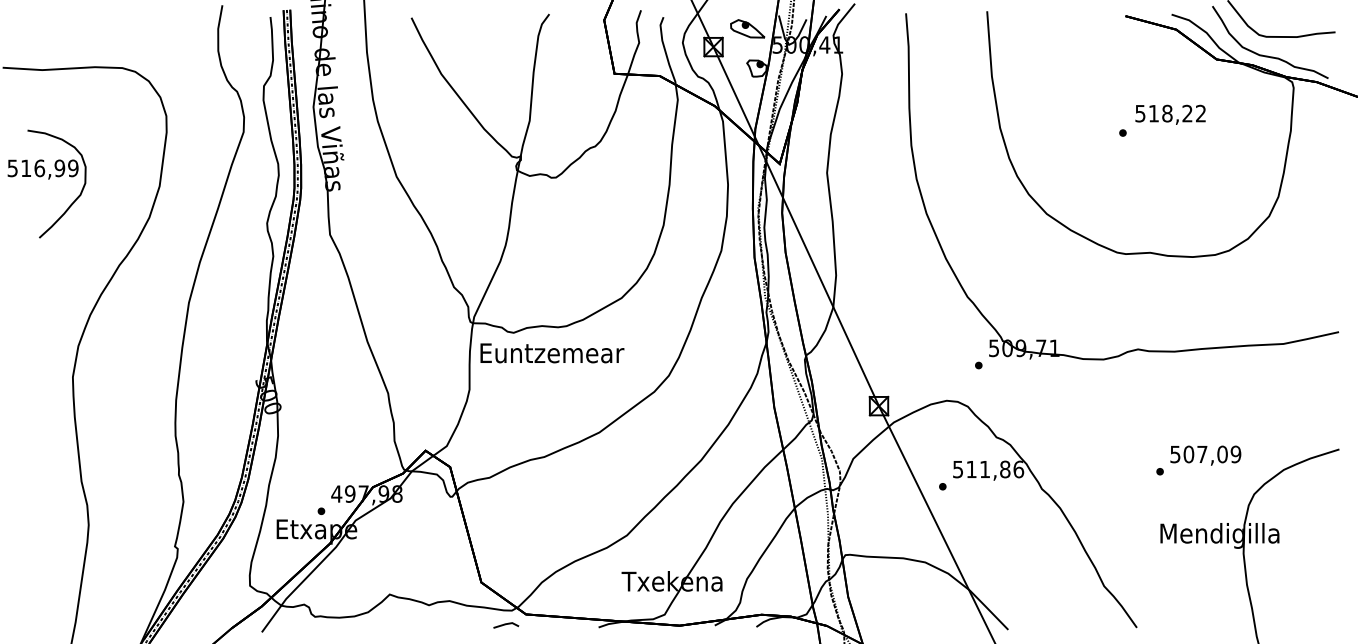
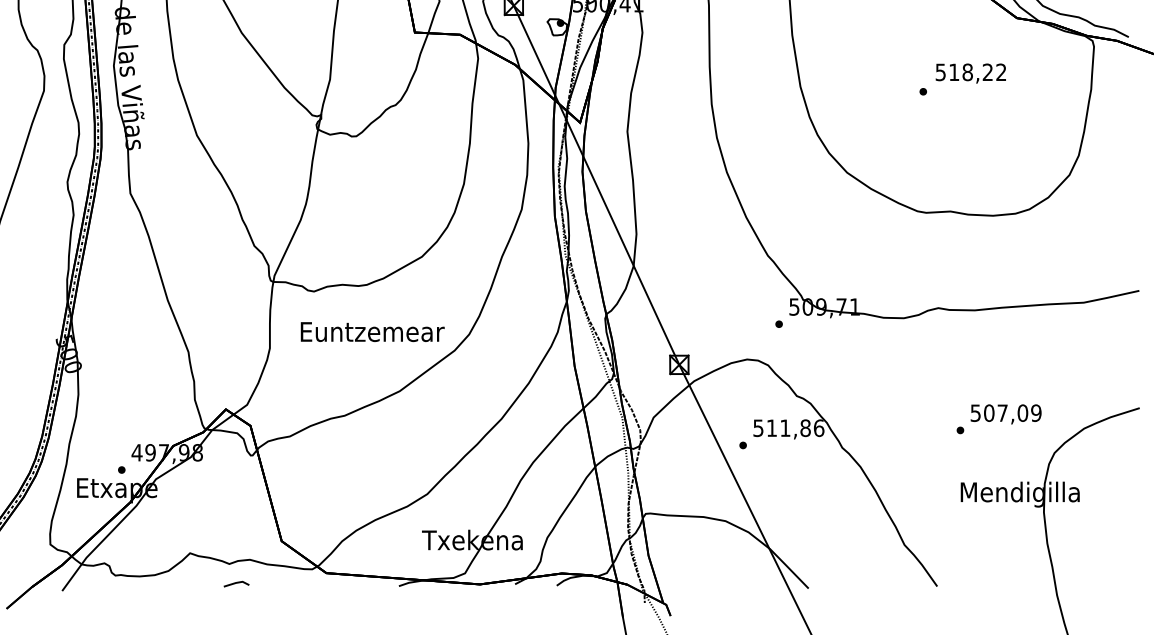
text: (552, 353) -> (372, 332), moved
line: (506, 624) -> (236, 583), moved

